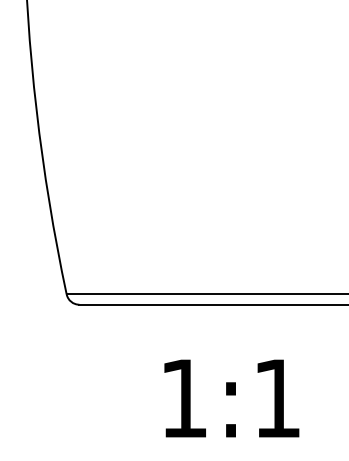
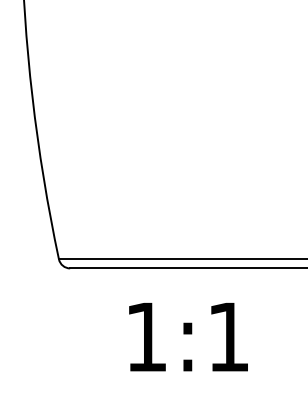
text: (231, 398) -> (188, 337), moved

